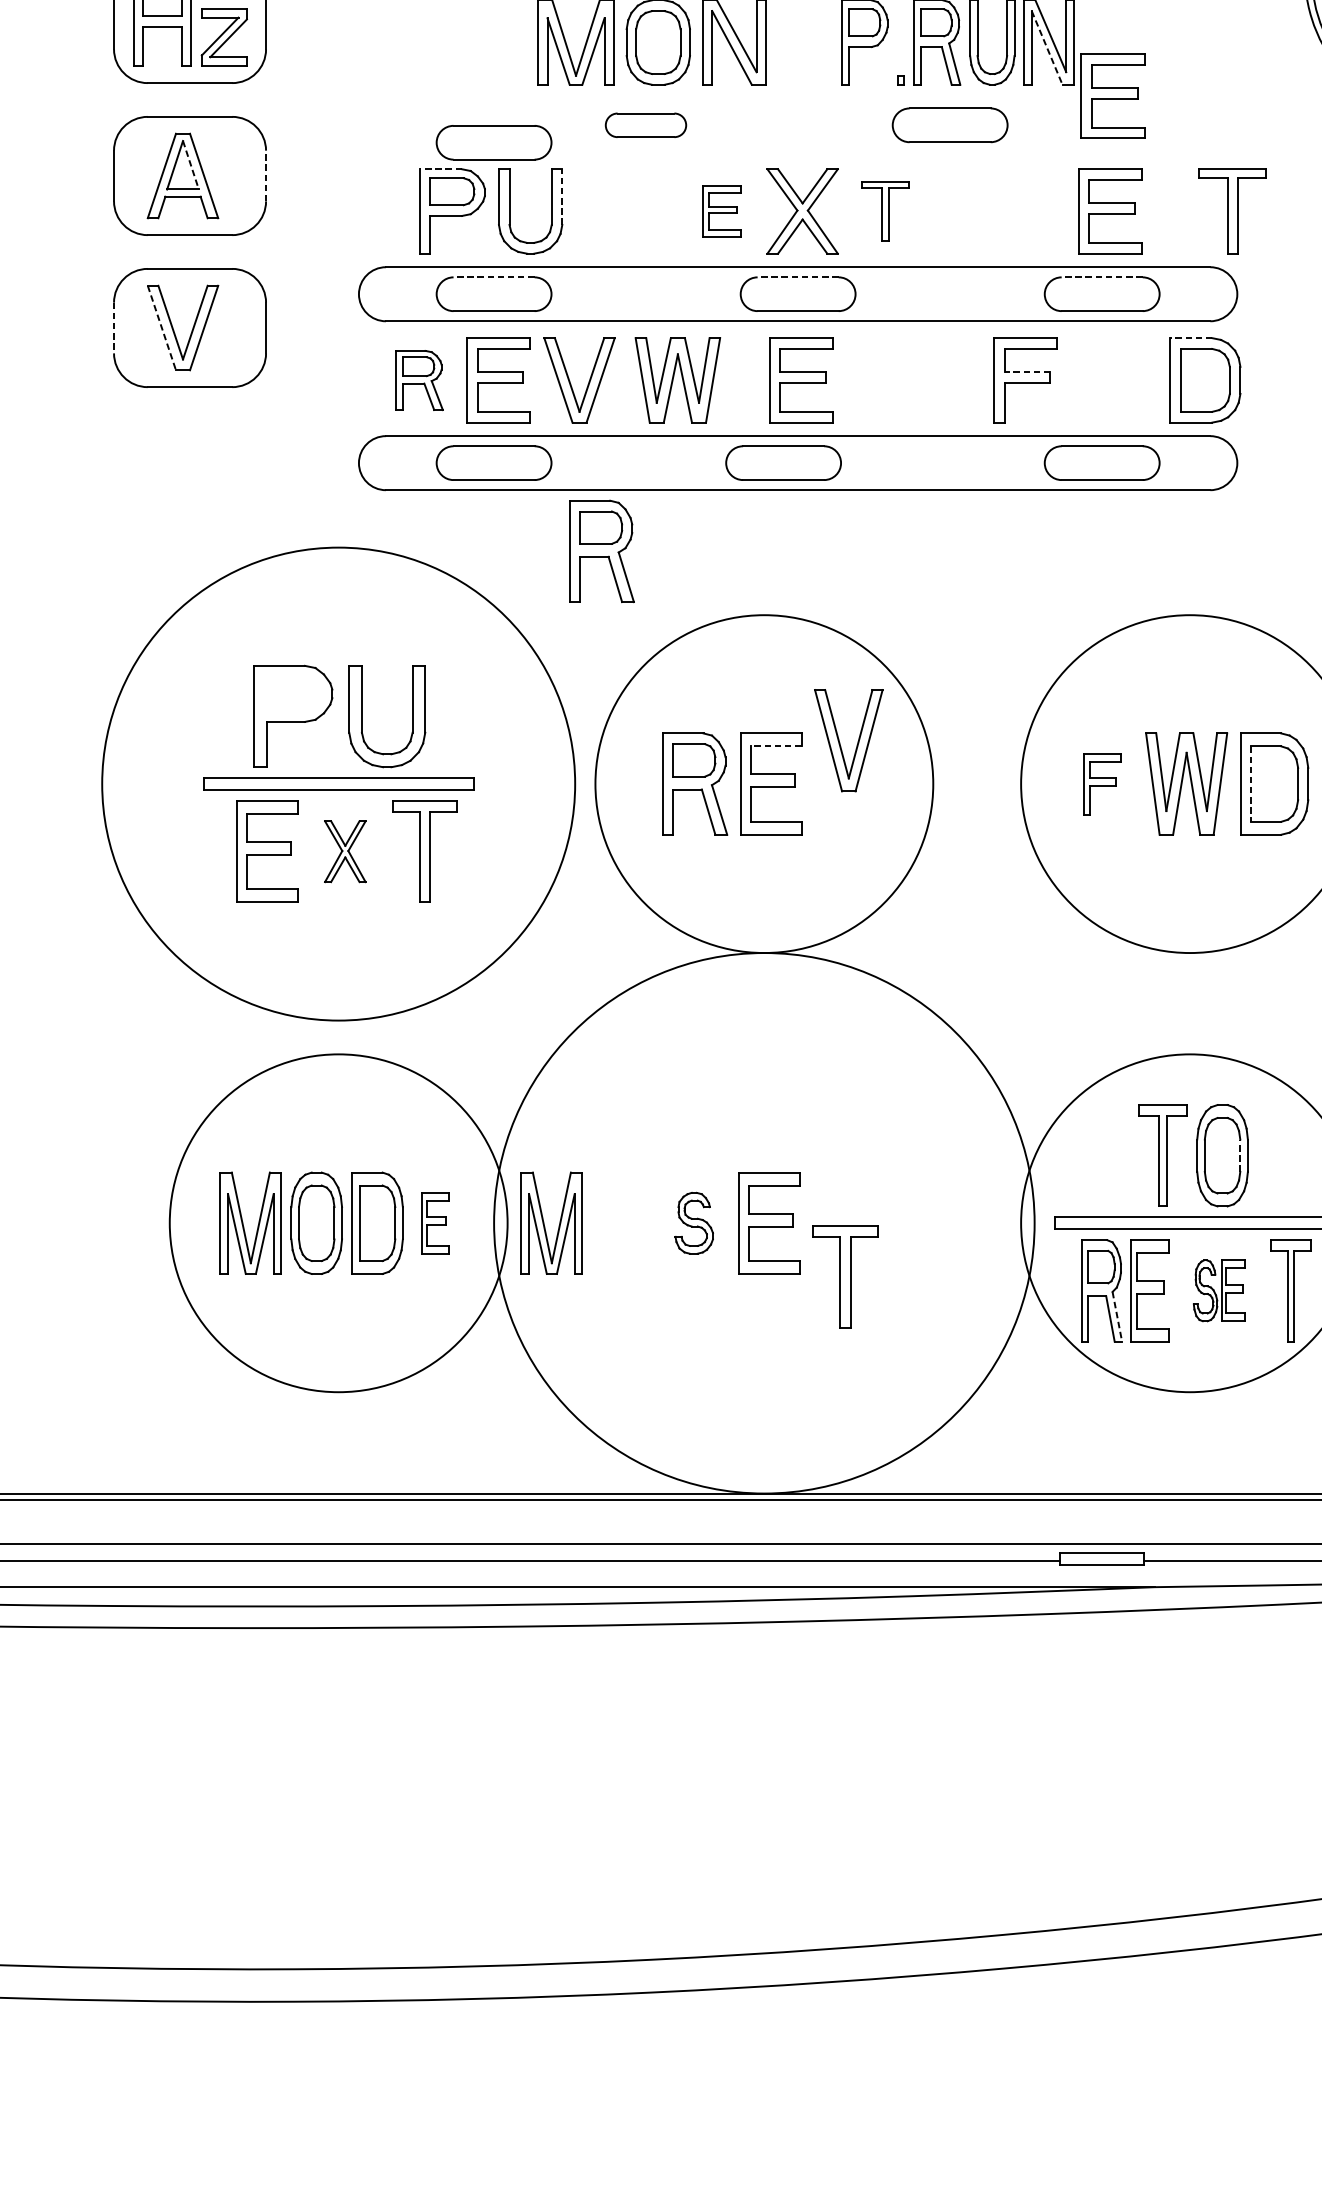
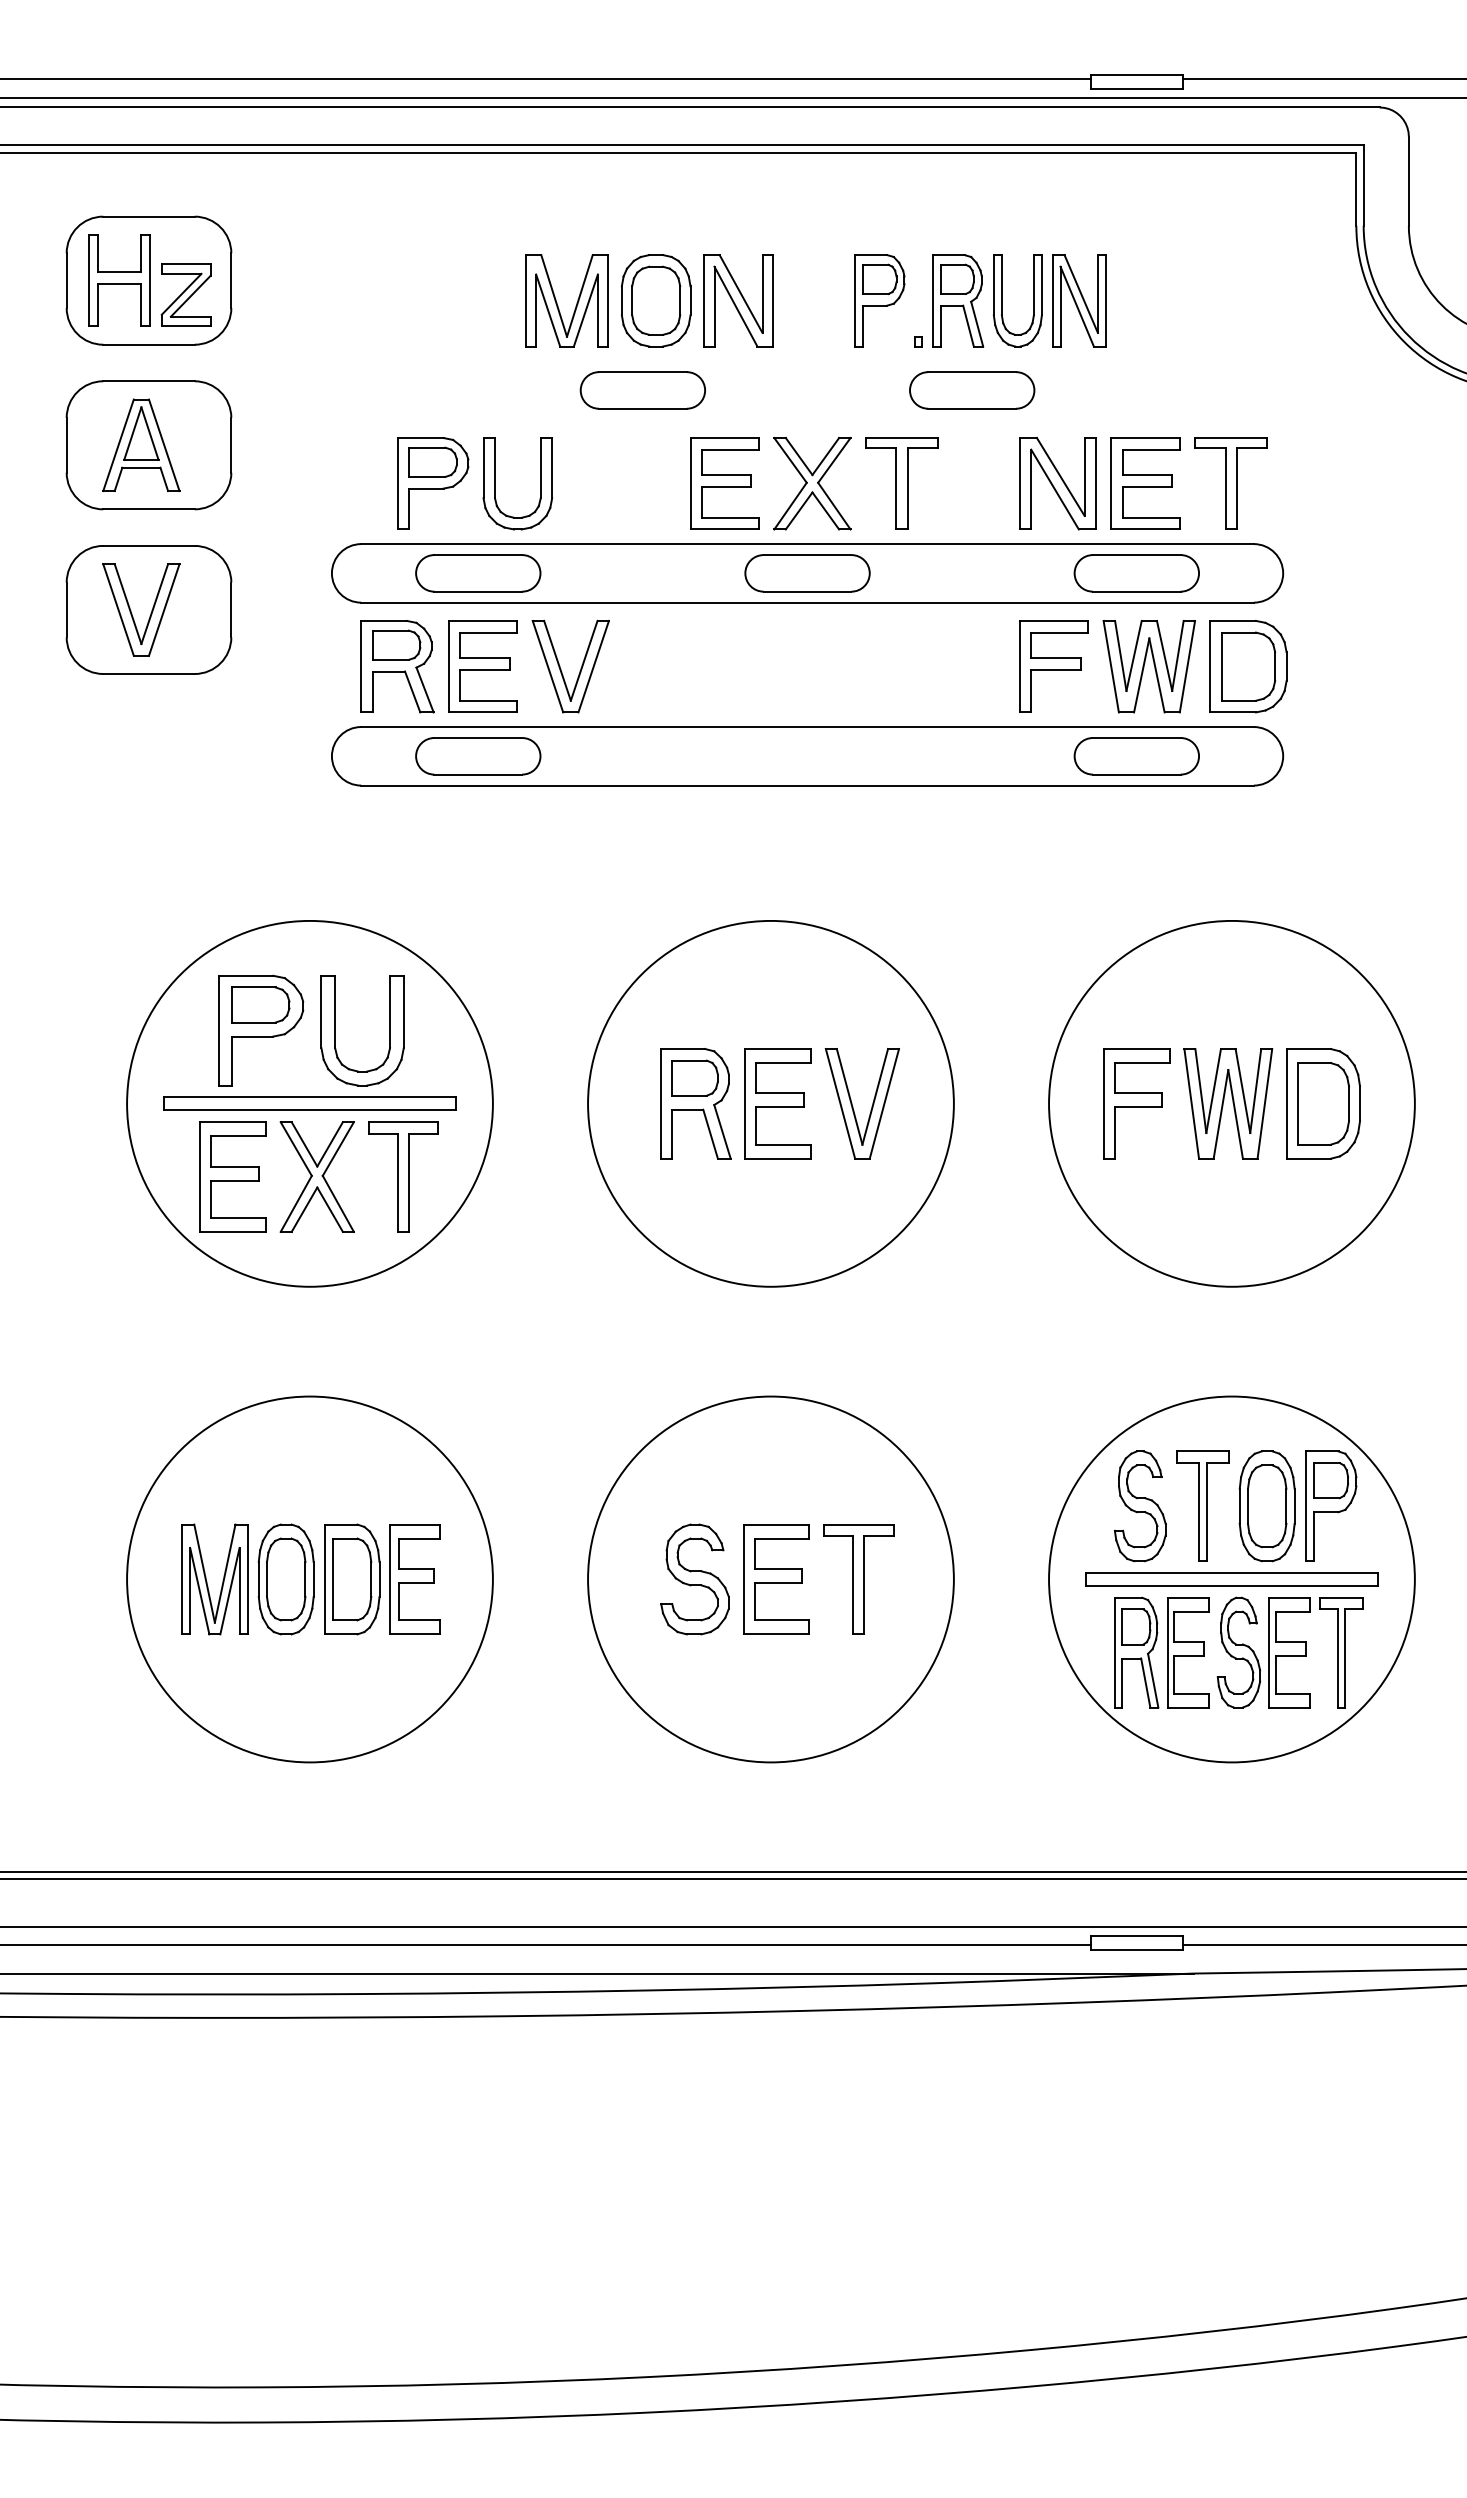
line: (1047, 48) -> (1077, 307), dashed -> solid
part: (1112, 95) -> (1148, 358), removed
part: (645, 125) -> (642, 390), size x1.43
part: (494, 142) -> (478, 409), removed
line: (190, 165) -> (149, 433), dashed -> solid
line: (440, 169) -> (420, 438), dashed -> solid
line: (266, 175) -> (231, 444), dashed -> solid
line: (562, 196) -> (552, 467), dashed -> solid
part: (721, 211) -> (724, 483), size x1.67
part: (884, 211) -> (901, 483), size x1.43
part: (1028, 211) -> (1057, 483), added
part: (1232, 211) -> (1230, 483), moved
line: (494, 277) -> (478, 555), dashed -> solid
line: (798, 277) -> (807, 555), dashed -> solid
line: (1101, 277) -> (1136, 555), dashed -> solid
line: (113, 328) -> (66, 610), dashed -> solid
line: (161, 328) -> (118, 610), dashed -> solid
line: (1191, 337) -> (1233, 620), dashed -> solid
line: (1027, 371) -> (1055, 657), dashed -> solid
part: (419, 380) -> (397, 666), size x1.43
part: (677, 380) -> (1148, 666), moved
part: (800, 380) -> (810, 666), removed
part: (783, 463) -> (791, 756), removed
part: (601, 551) -> (594, 851), removed
part: (292, 692) -> (260, 1004), added
part: (840, 743) -> (853, 1106), moved
line: (775, 746) -> (783, 1063), dashed -> solid
circle: (338, 783) -> (309, 1103), size x0.71
part: (1101, 783) -> (1136, 1103), size x1.67
line: (1250, 783) -> (1297, 1103), dashed -> solid
part: (344, 851) -> (316, 1176), size x1.67
part: (1281, 1154) -> (1331, 1505), added
part: (1104, 1155) -> (1139, 1506), added
line: (1240, 1155) -> (1286, 1506), dashed -> solid
part: (435, 1223) -> (414, 1579), size x1.67
part: (693, 1223) -> (694, 1579), size x1.67
circle: (763, 1223) -> (770, 1579), size x0.62
part: (545, 1225) -> (533, 1581), removed
part: (845, 1276) -> (858, 1579), moved
part: (1219, 1290) -> (1263, 1652), size x1.67
line: (1117, 1317) -> (1153, 1681), dashed -> solid

